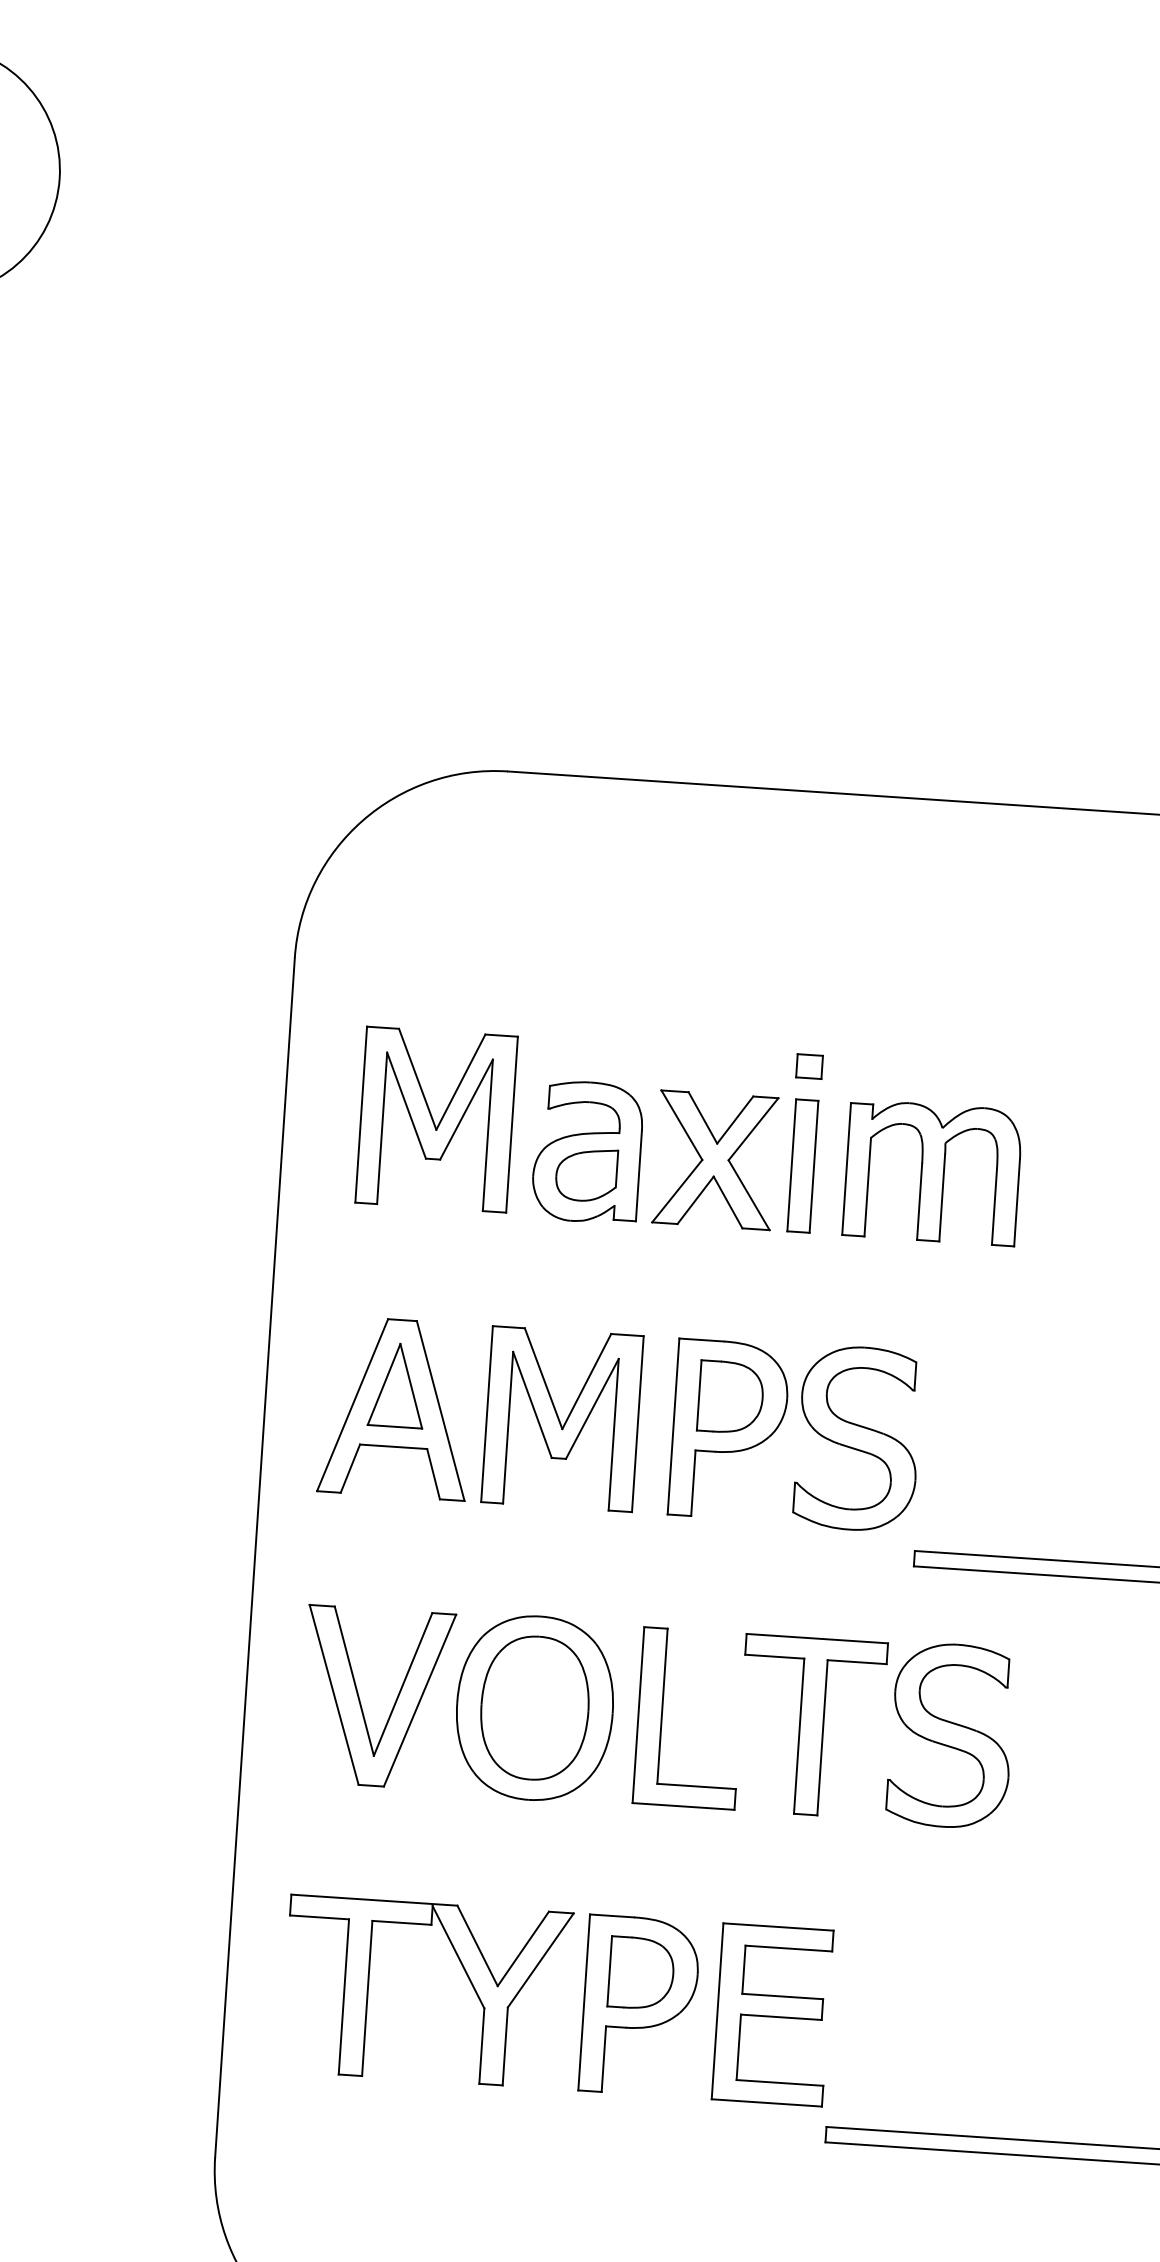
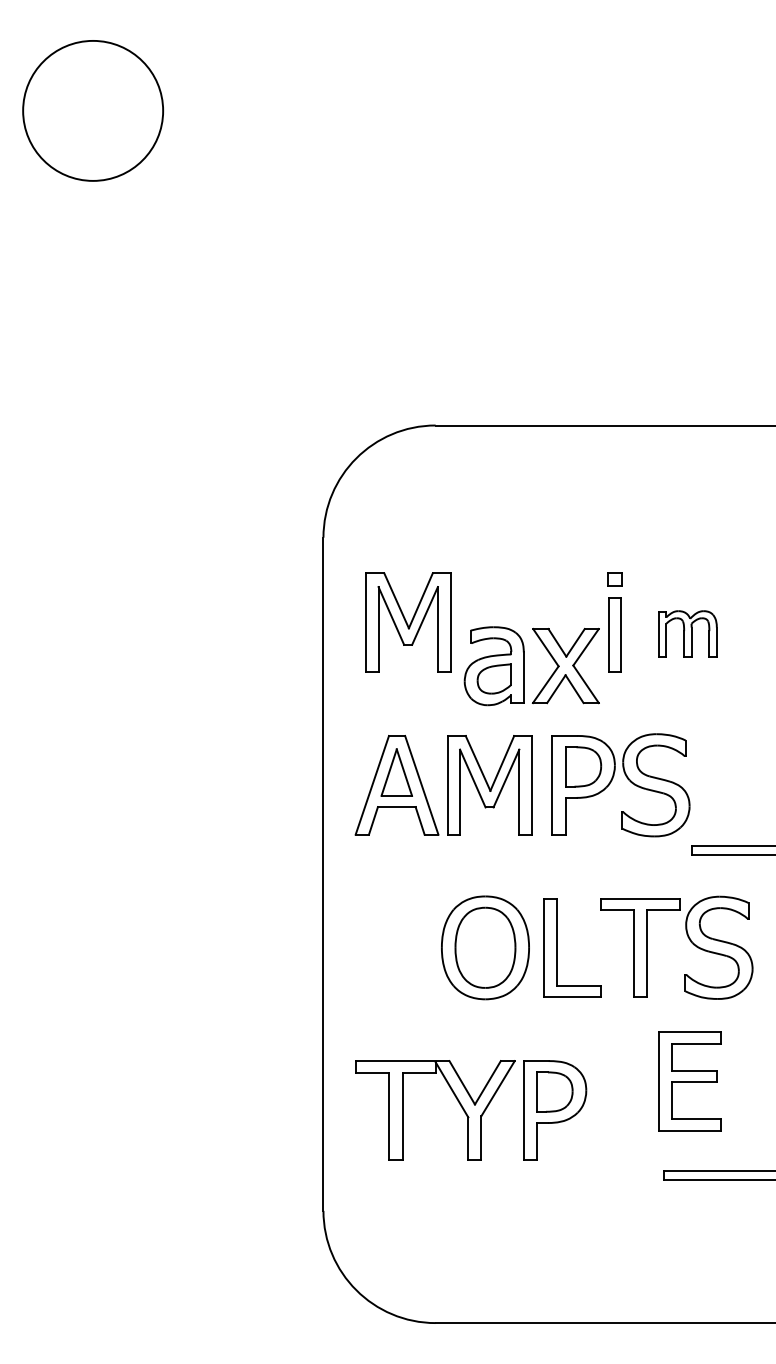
part: (641, 1156) -> (524, 666), moved
part: (932, 1171) -> (687, 633), size x0.6
part: (361, 1701) -> (388, 950), removed
part: (772, 2015) -> (689, 1081), moved

